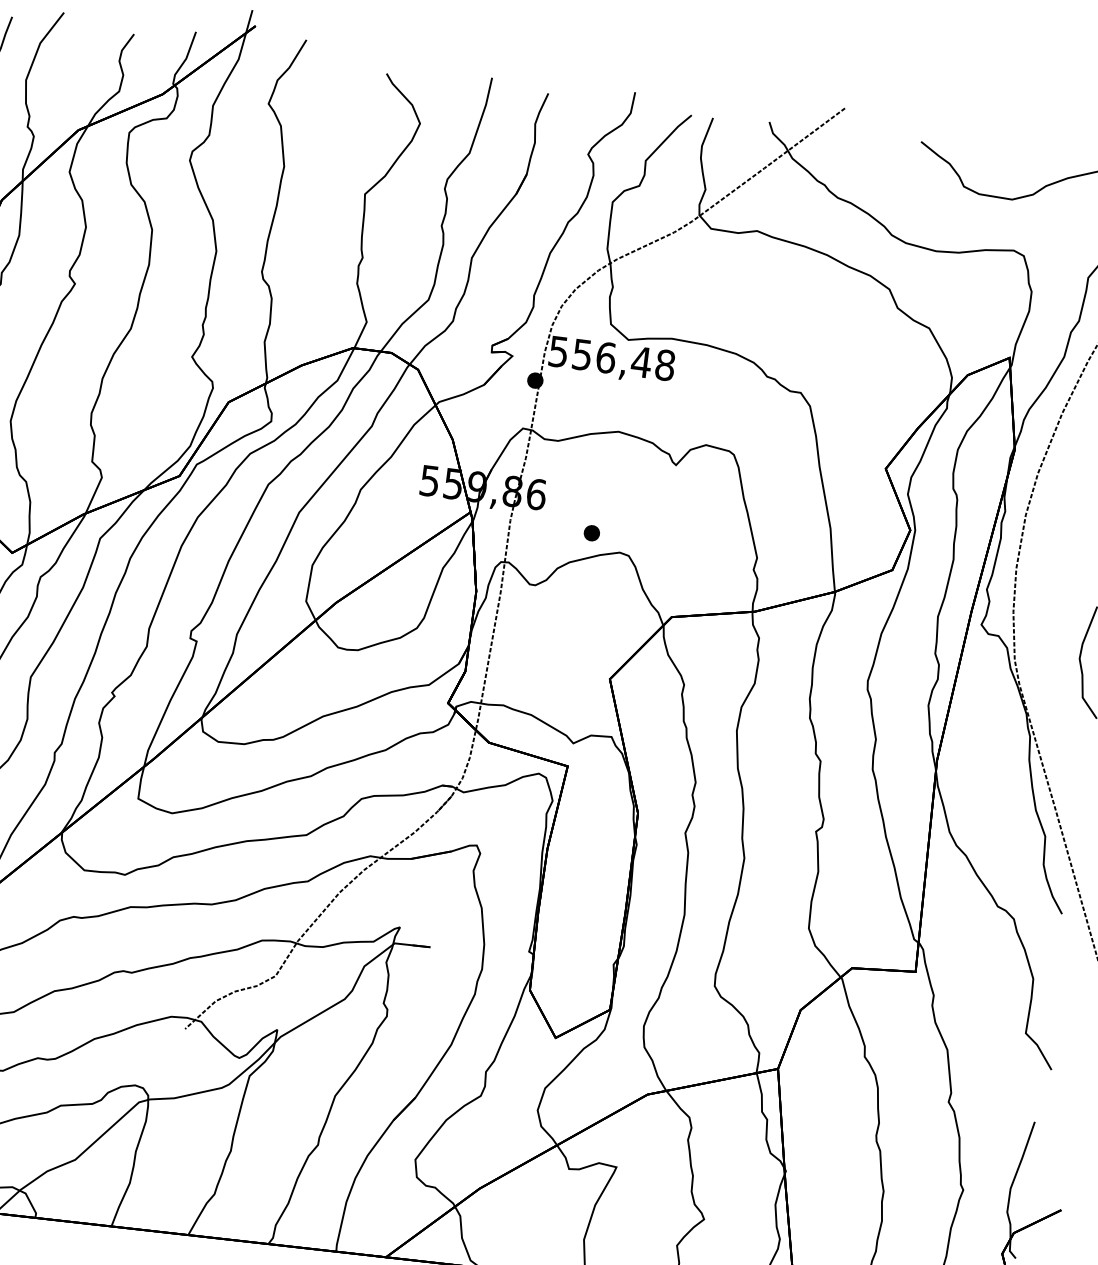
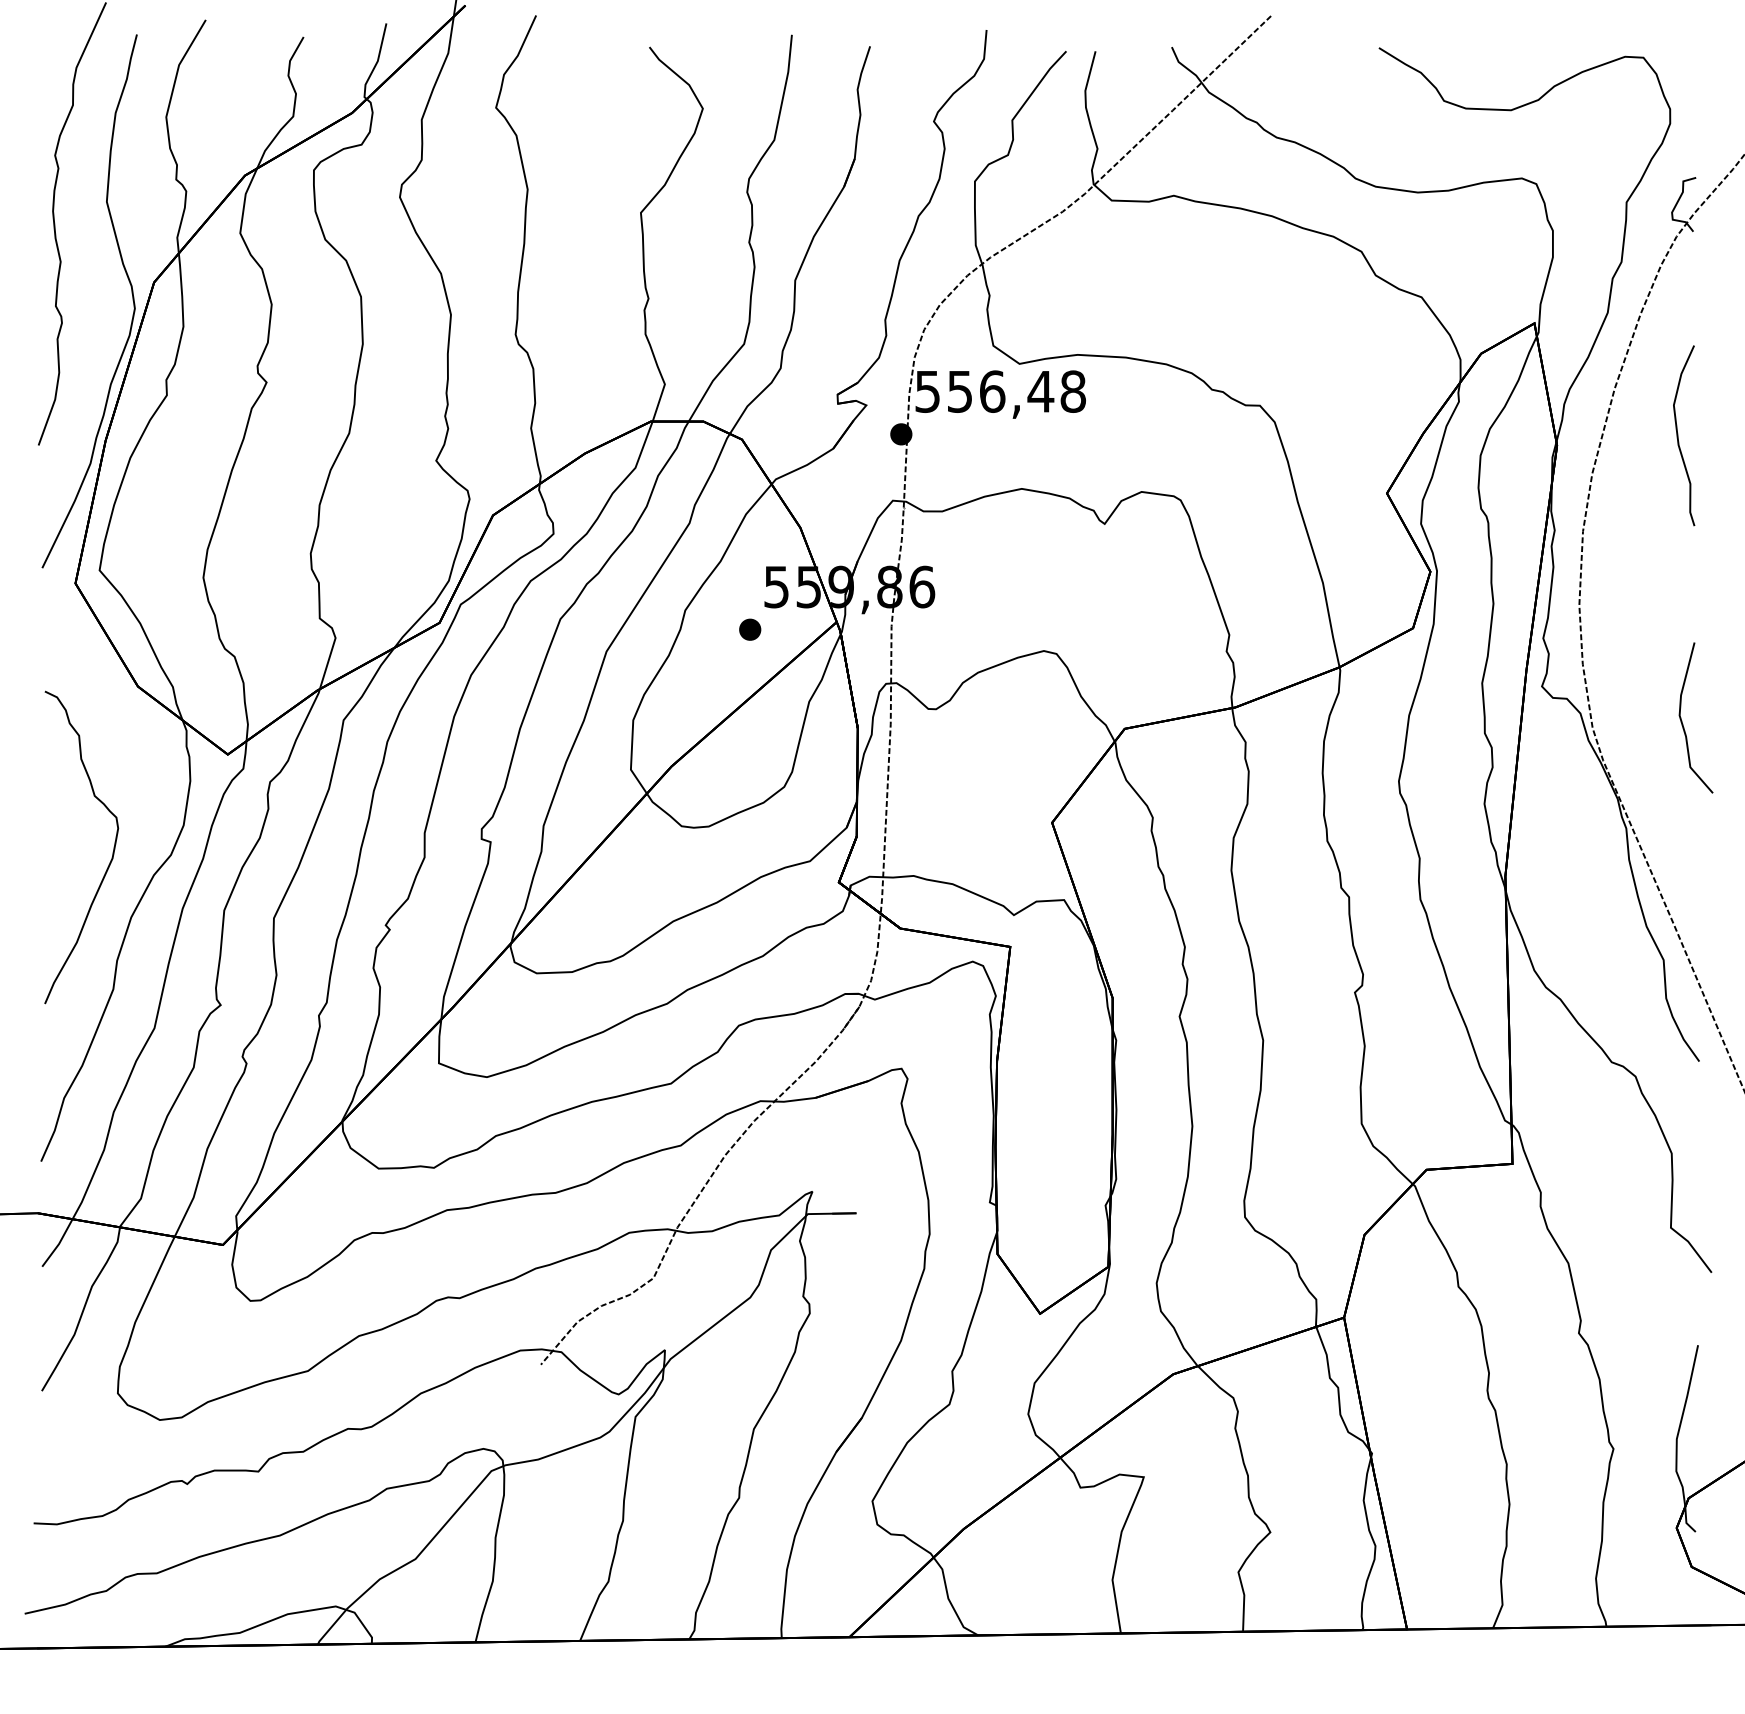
part: (592, 533) -> (750, 629), moved

